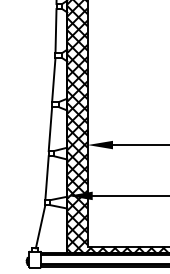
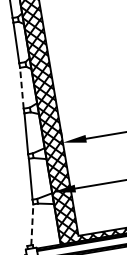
line: (53, 79) -> (21, 87), solid -> dashed
line: (40, 226) -> (32, 224), solid -> dashed

